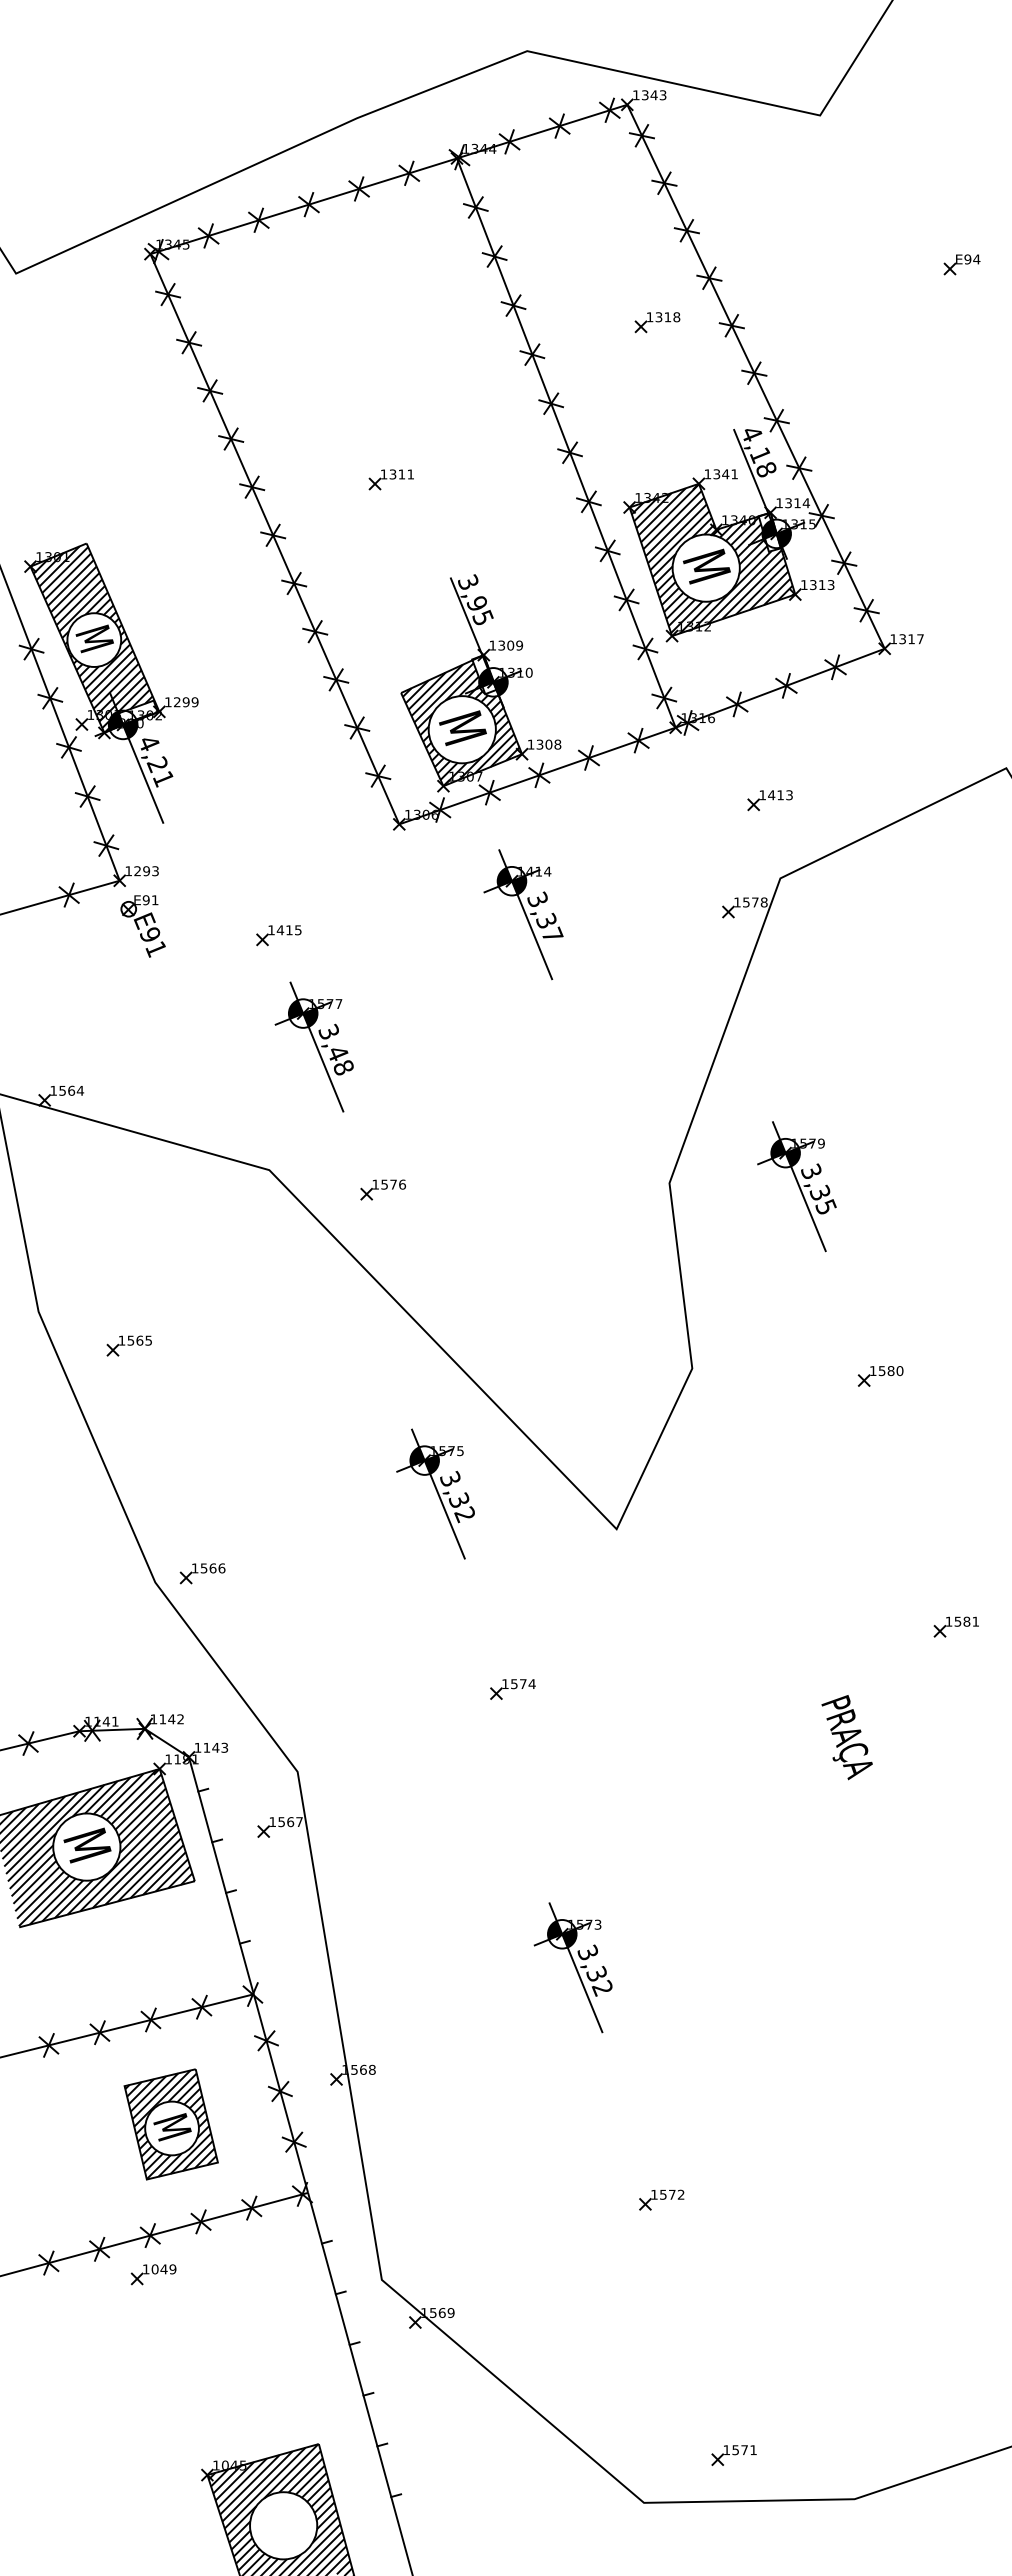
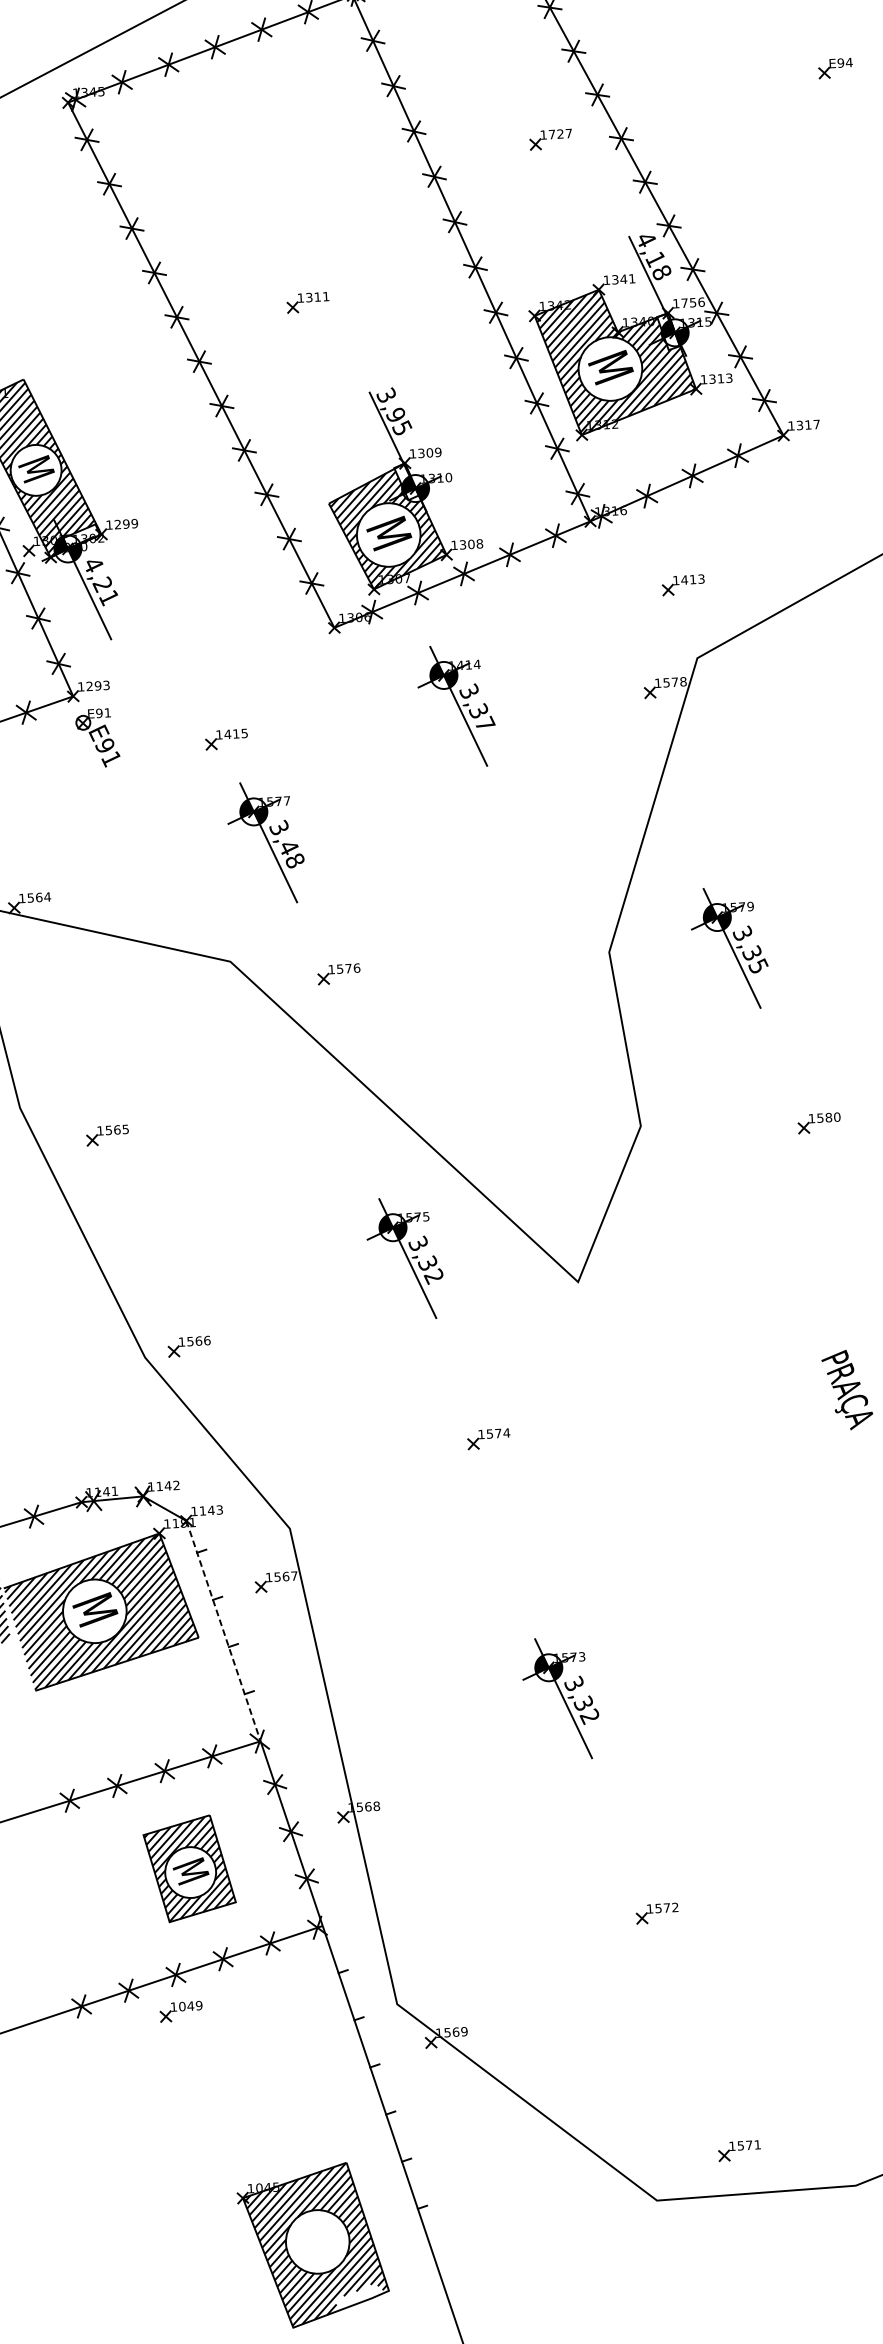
text: (667, 317) -> (560, 134), 1318 -> 1727
text: (797, 503) -> (693, 302), 1314 -> 1756
text: (846, 1737) -> (846, 1390), moved
line: (221, 1875) -> (223, 1630), solid -> dashed

